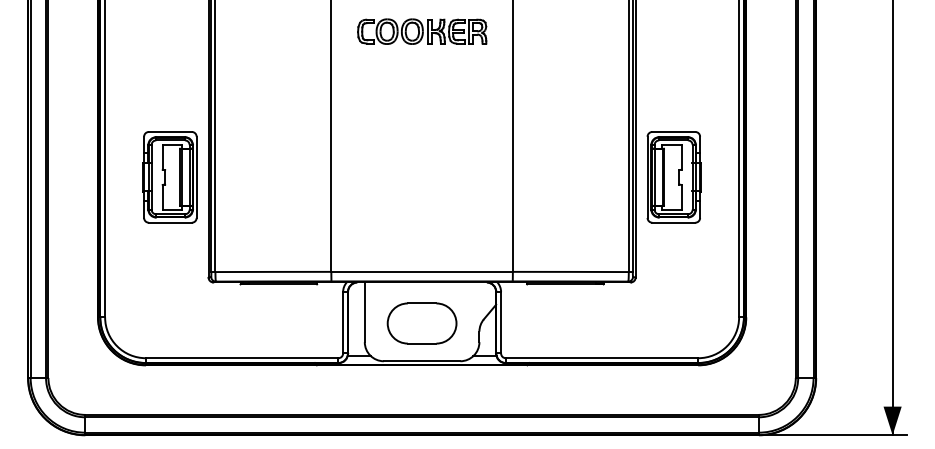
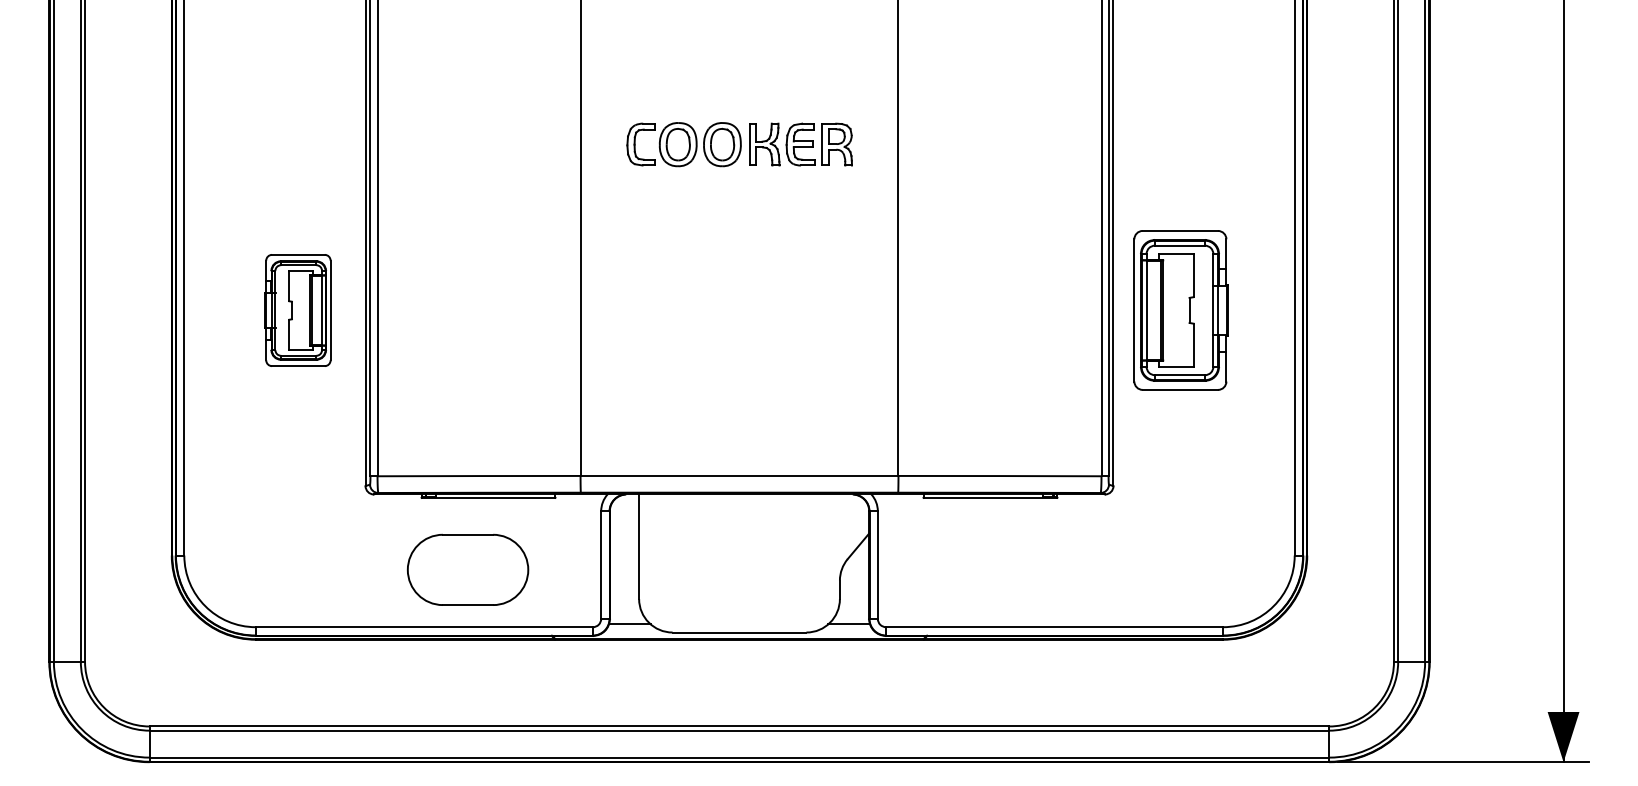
part: (422, 31) -> (740, 144), moved
part: (169, 177) -> (297, 310), size x0.7
part: (421, 323) -> (466, 569), moved

